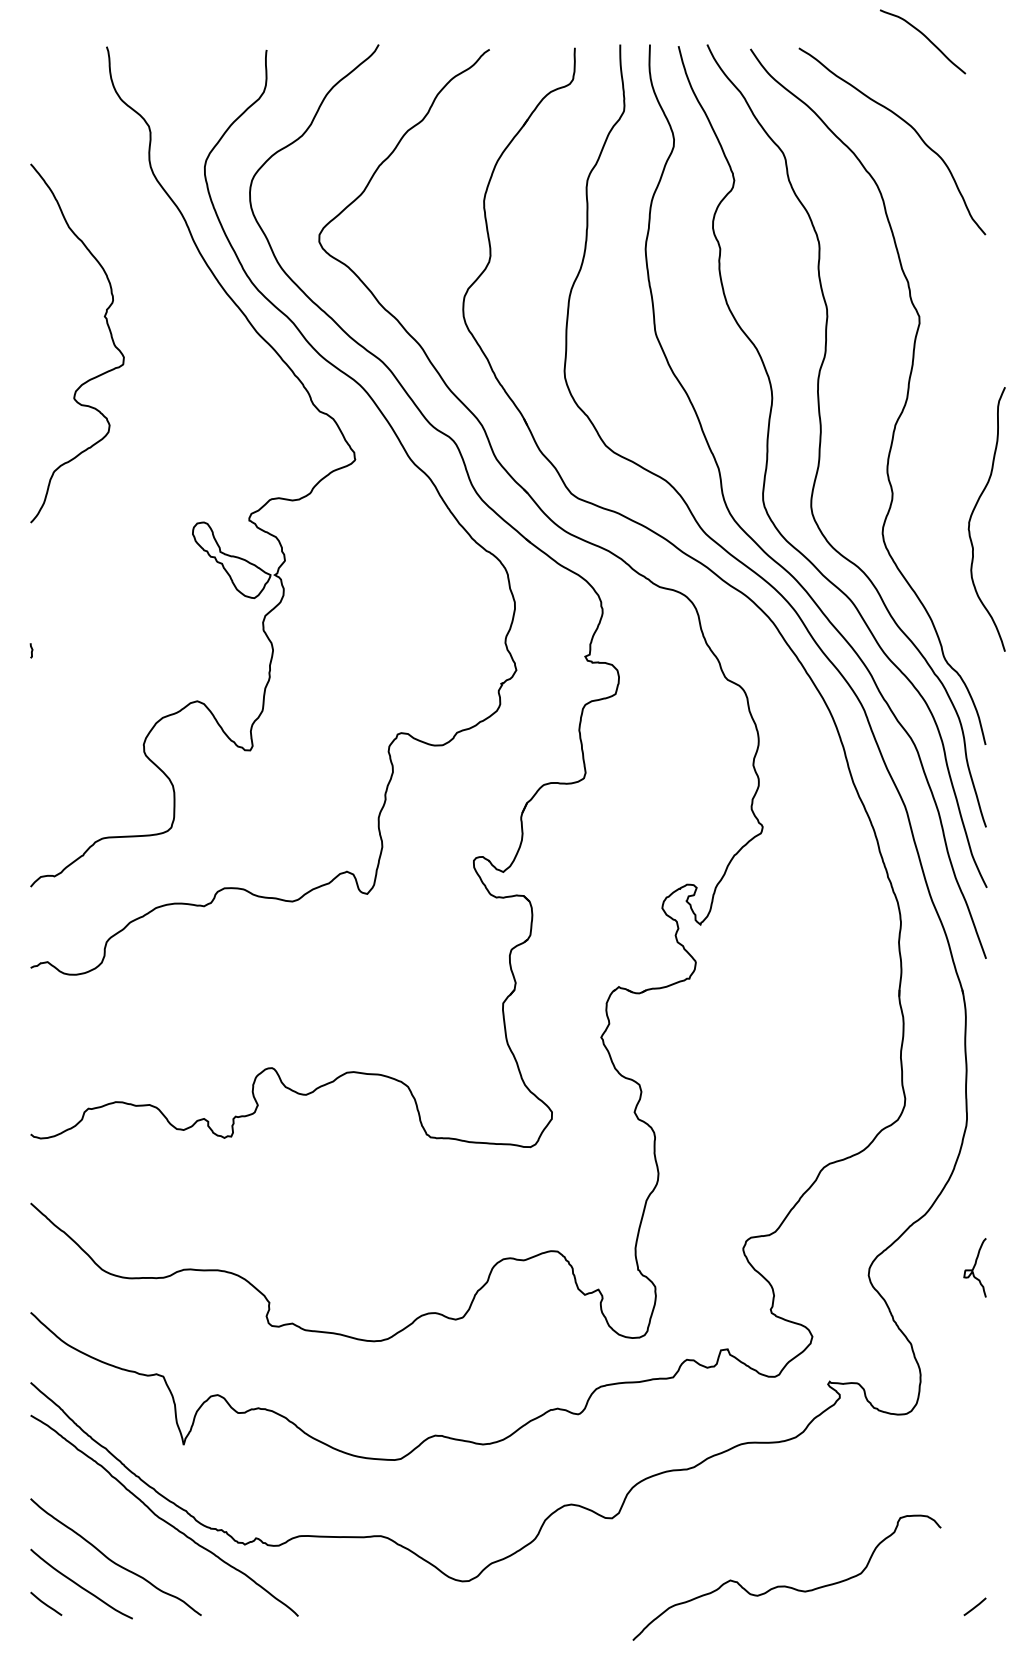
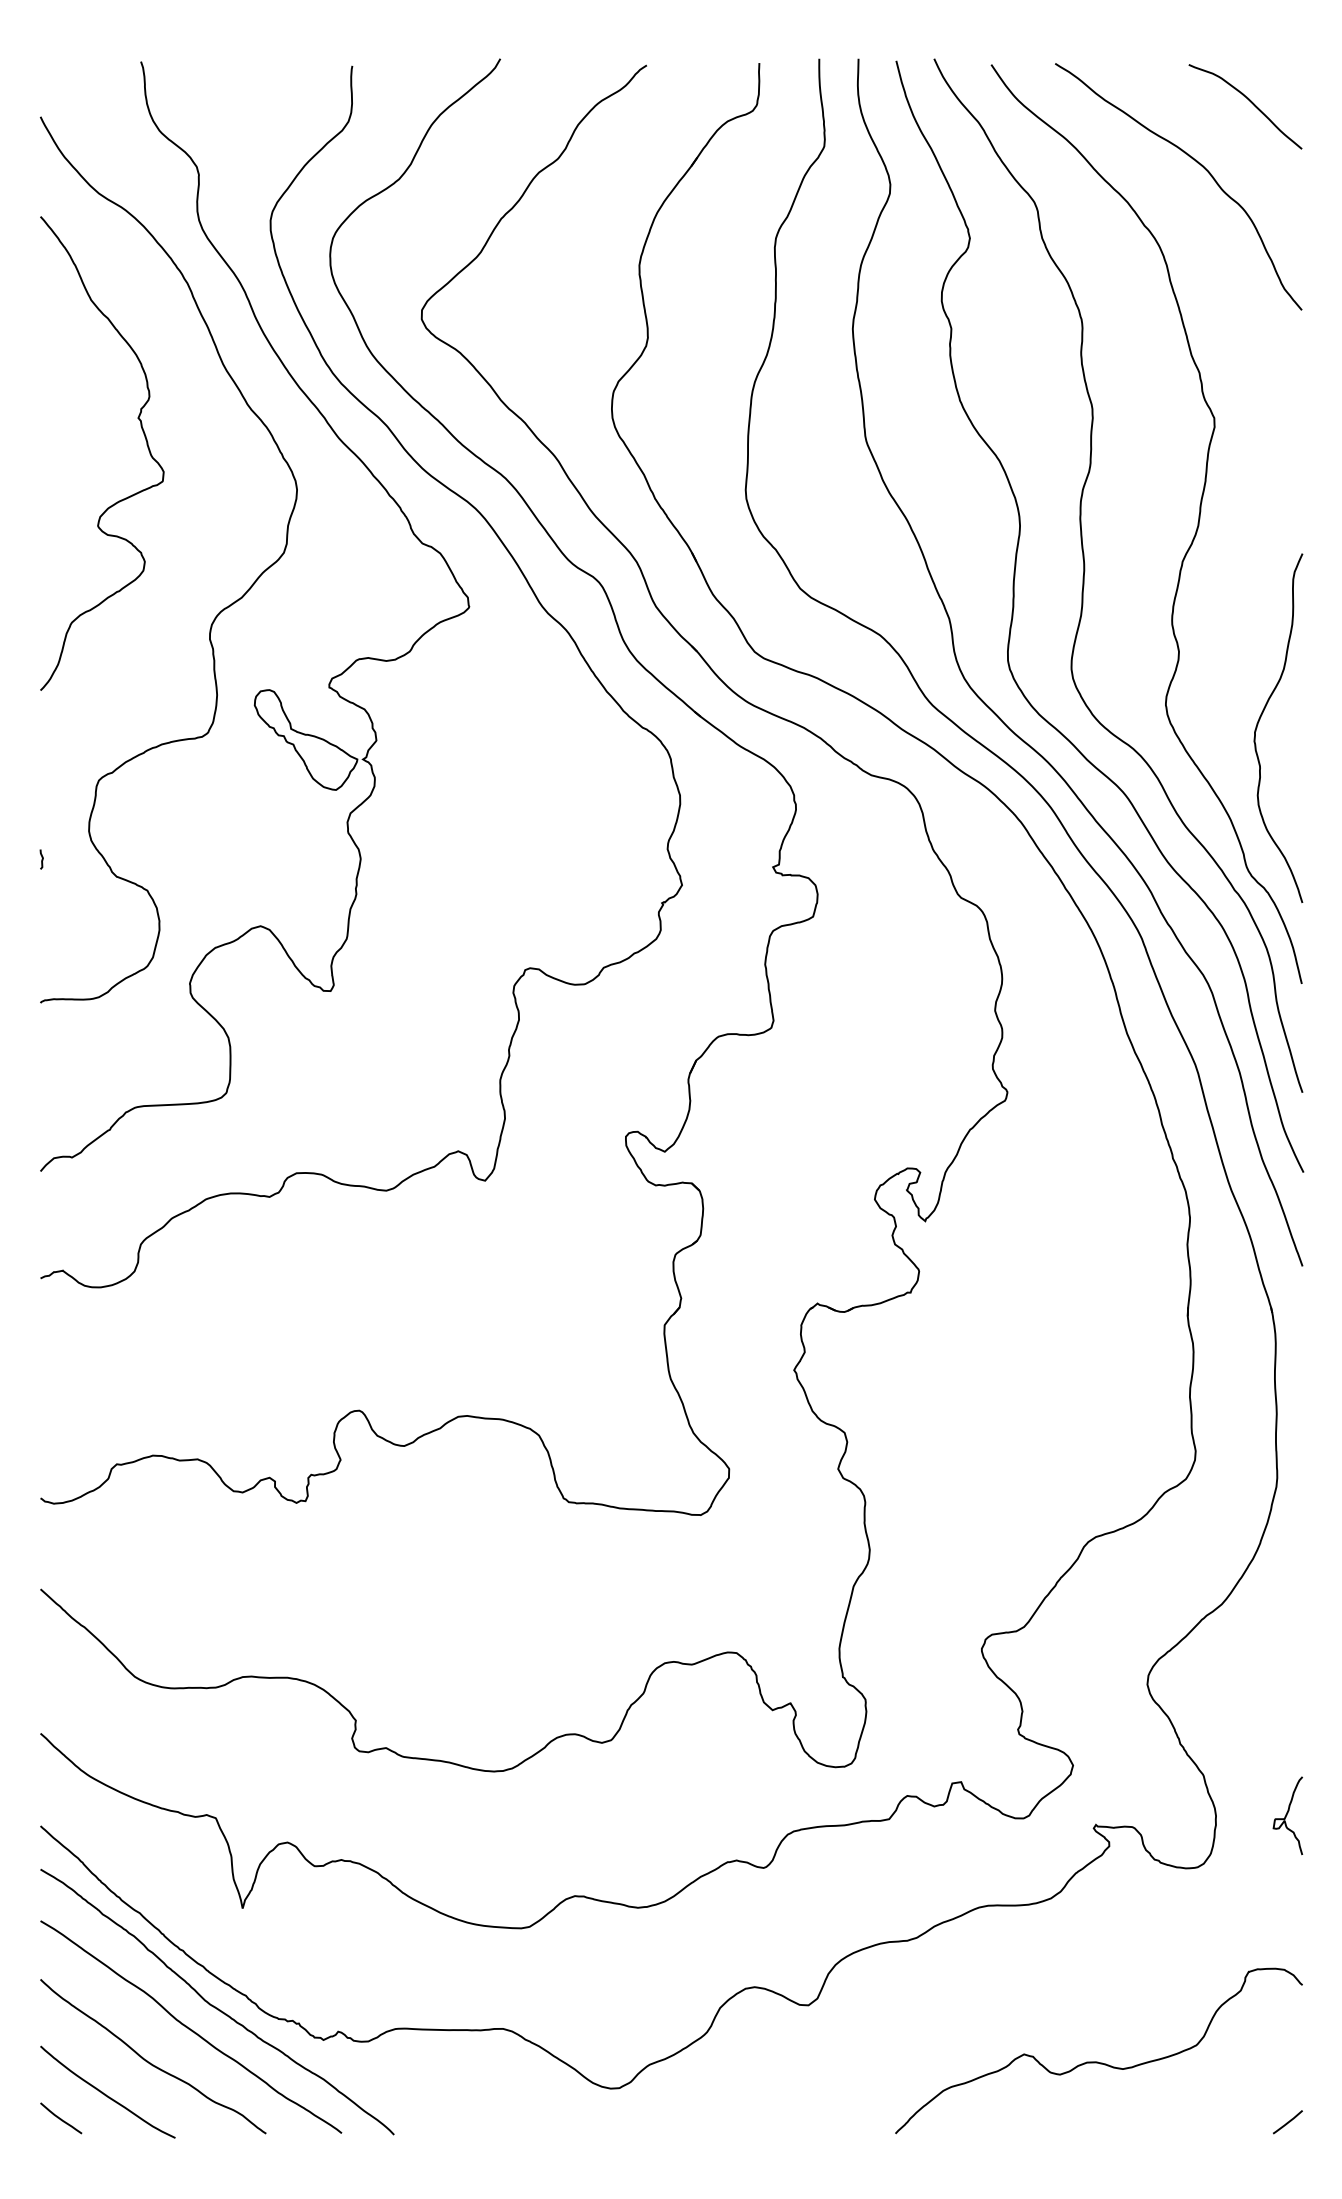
curve: (925, 37) -> (1248, 100), moved
curve: (166, 462) -> (219, 610), added
curve: (973, 513) -> (1260, 720), moved
curve: (974, 1267) -> (1287, 1815), moved
curve: (144, 1535) -> (190, 2028), added
curve: (786, 1585) -> (1098, 2061), moved

